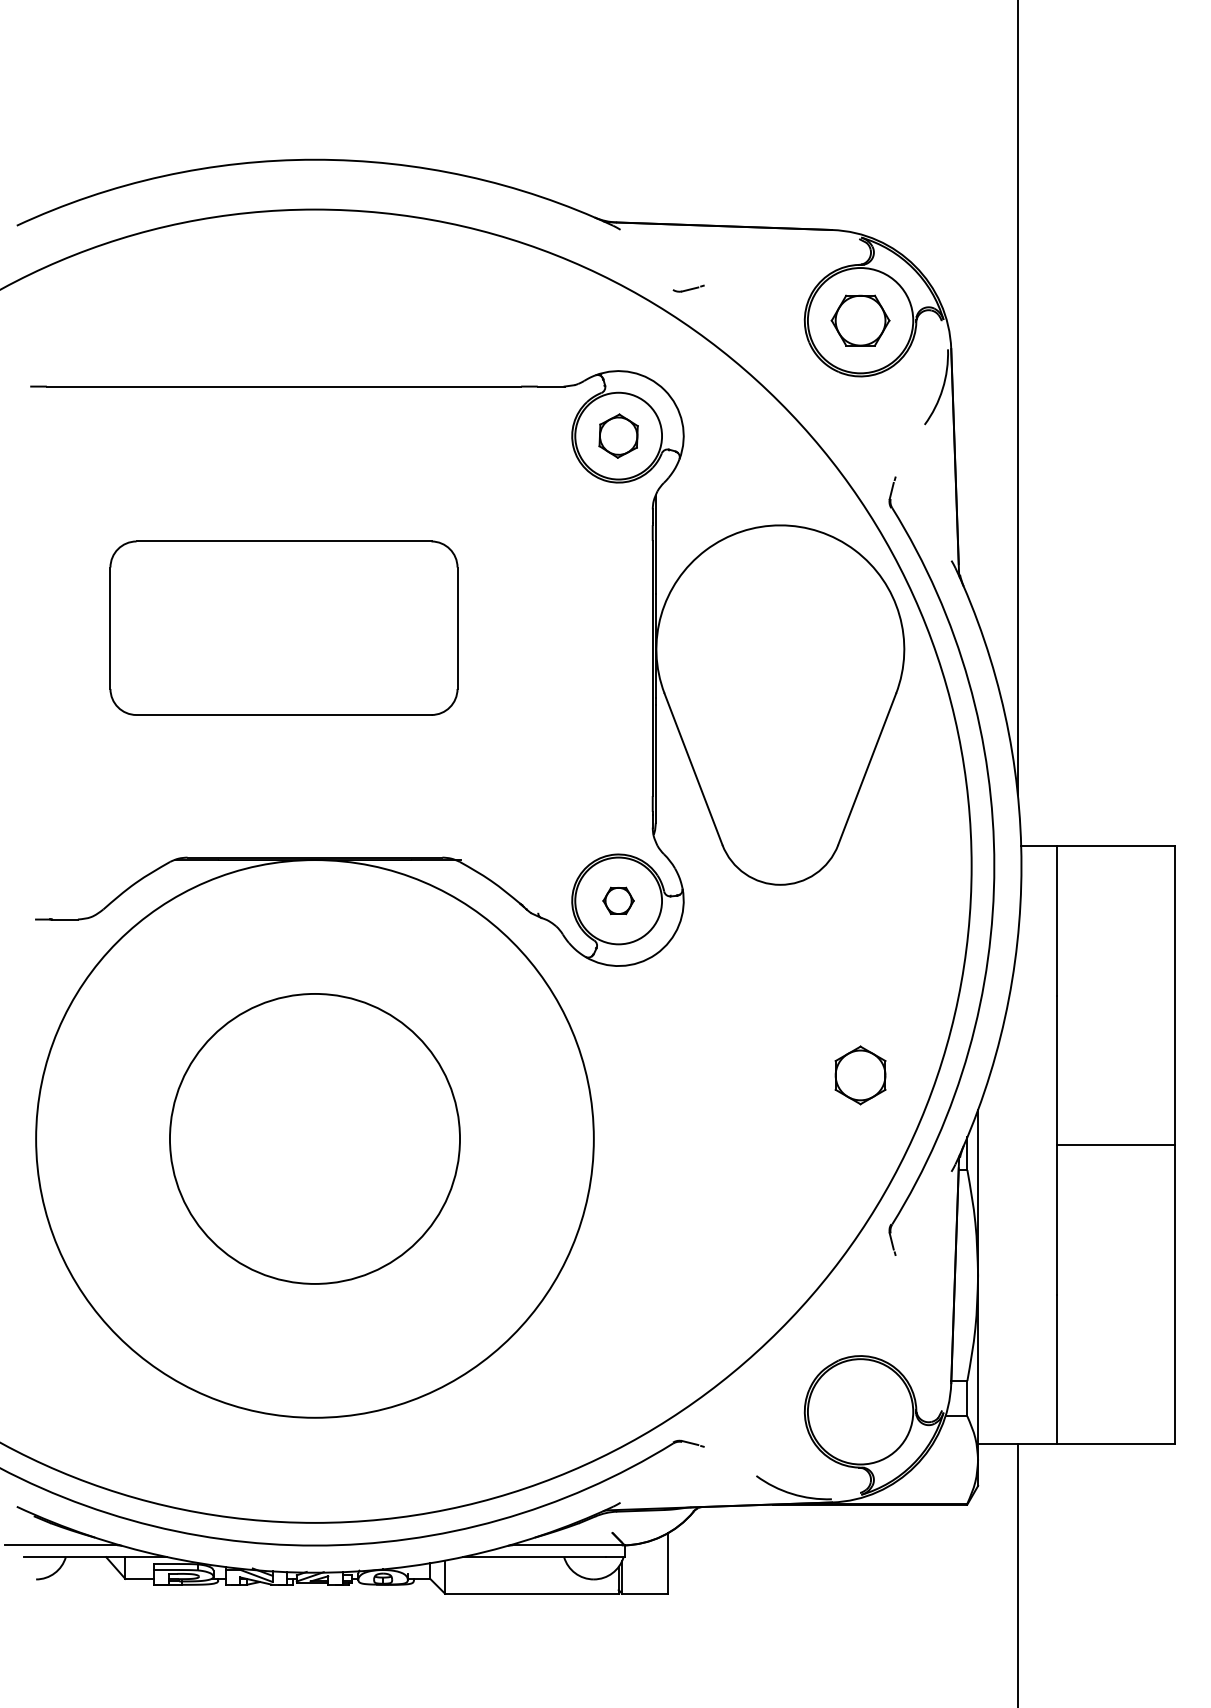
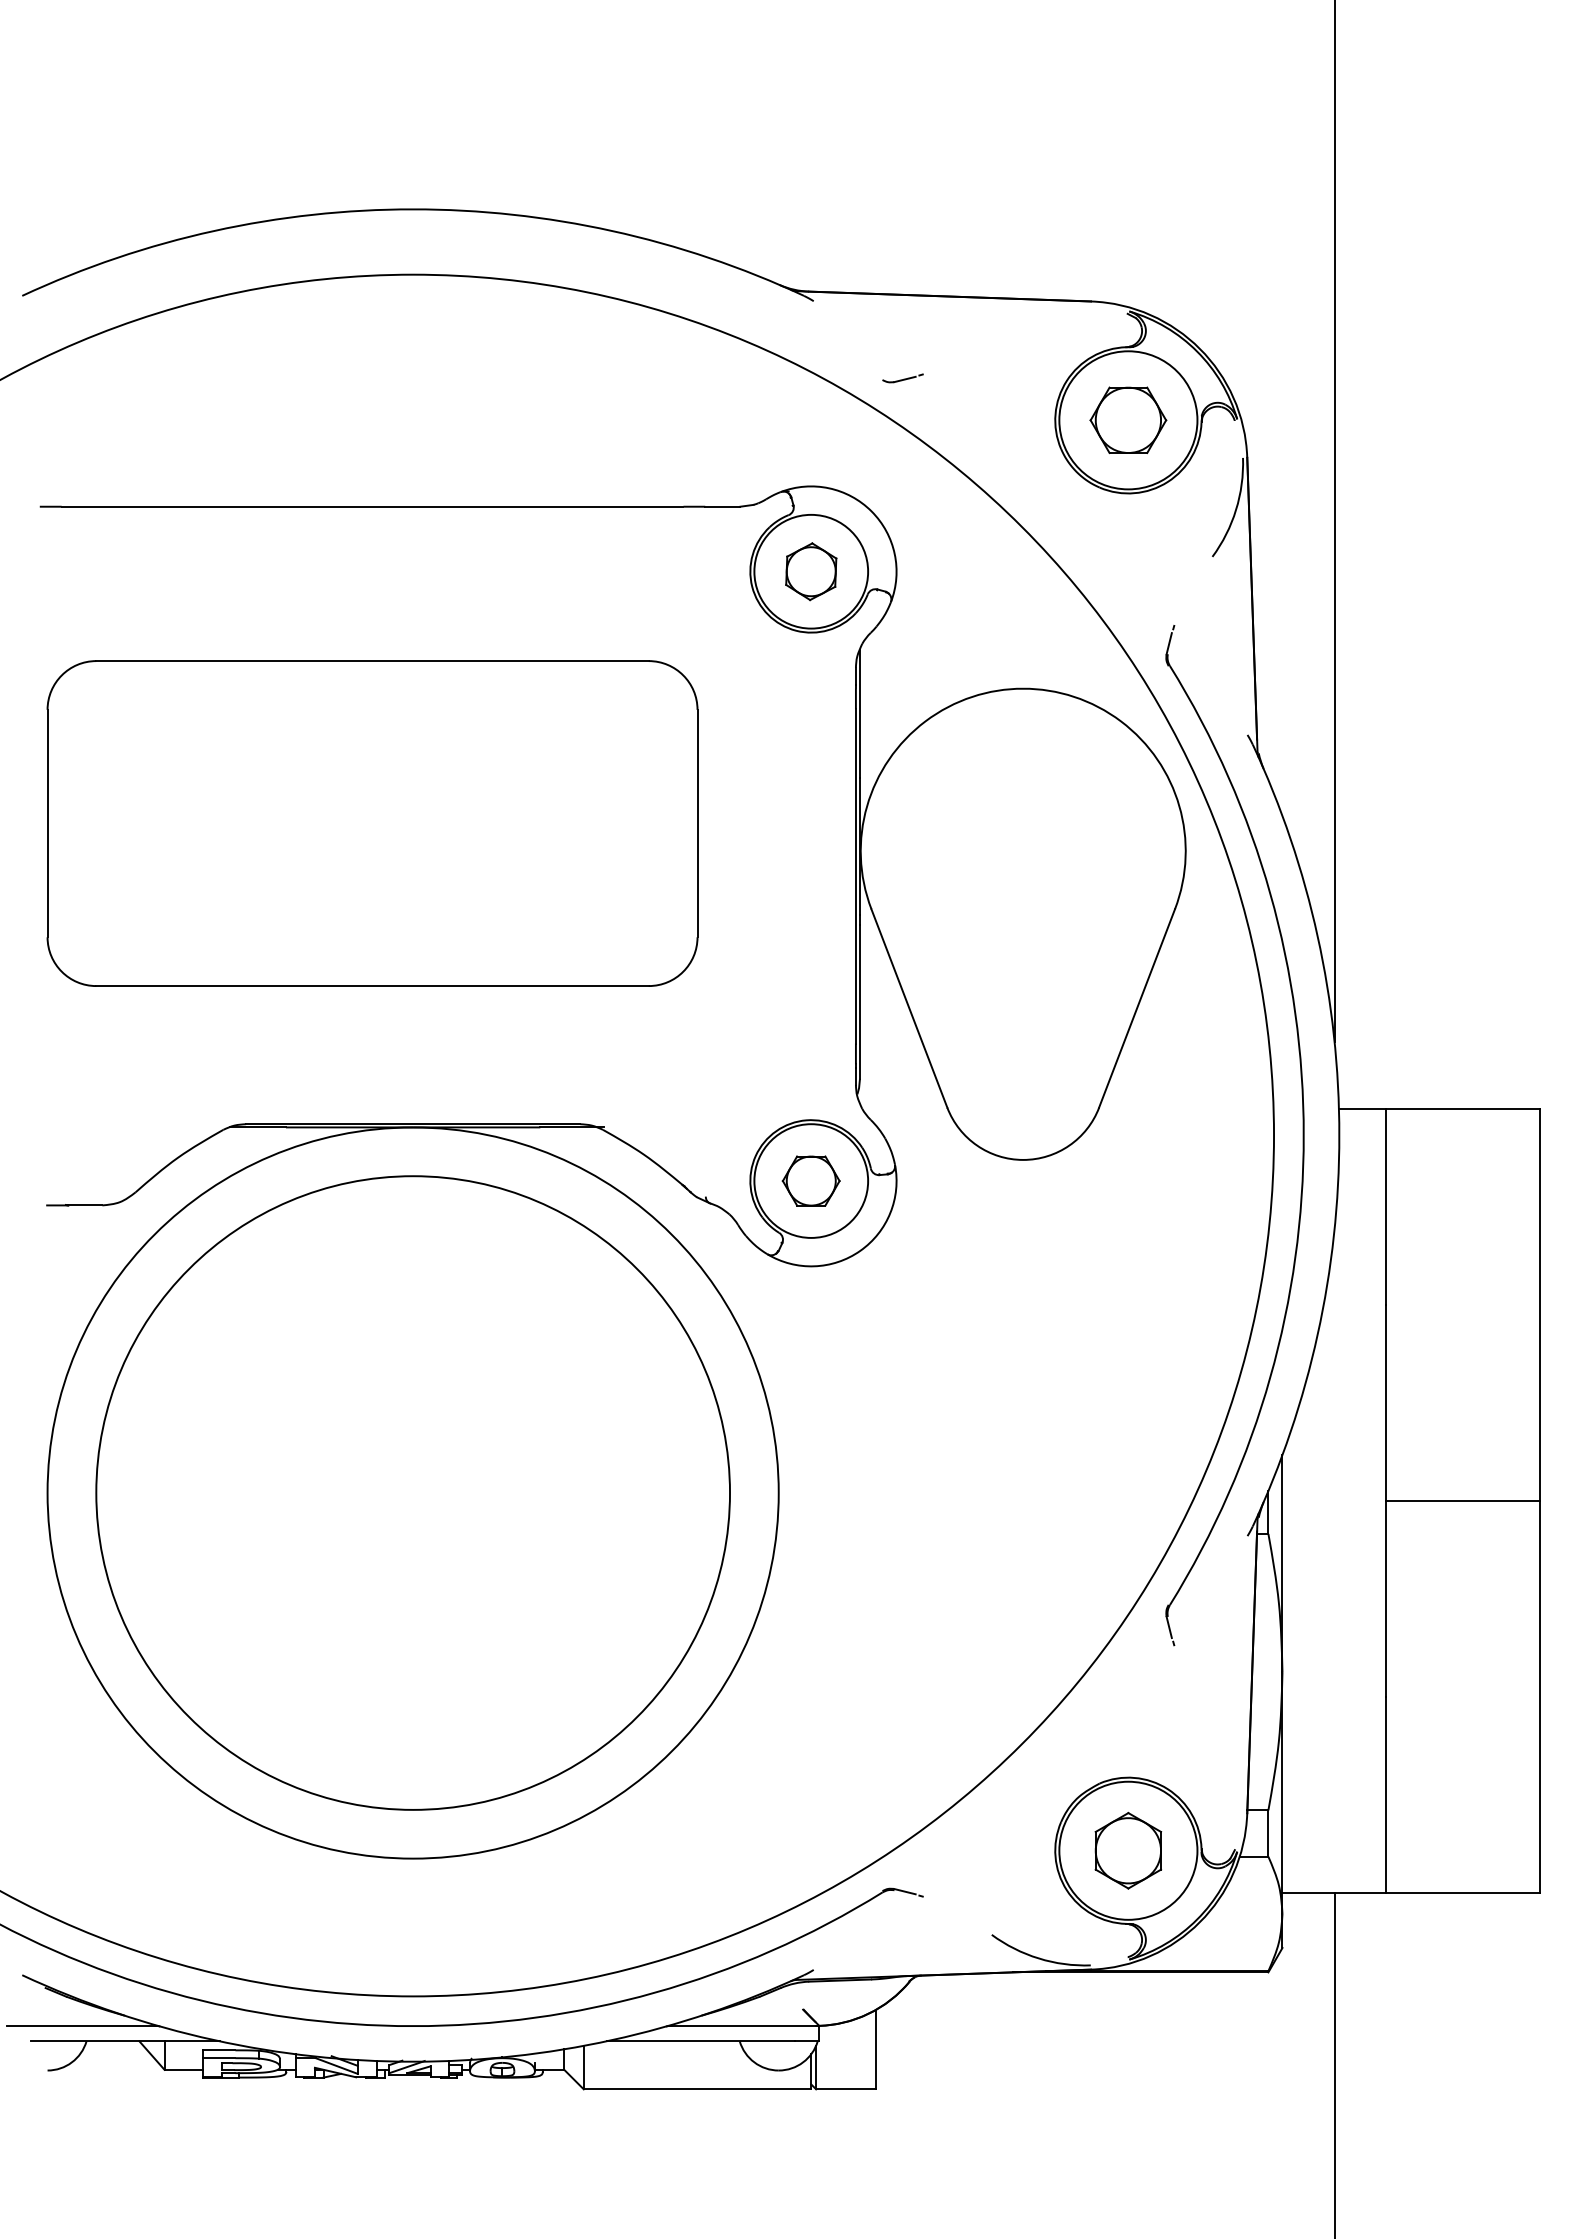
part: (283, 628) -> (372, 823), size x1.43
part: (618, 900) -> (810, 1180), size x1.43
part: (860, 1075) -> (1128, 1850), moved
circle: (315, 1138) -> (413, 1492), size x1.67

